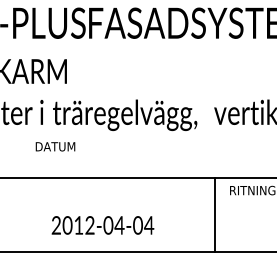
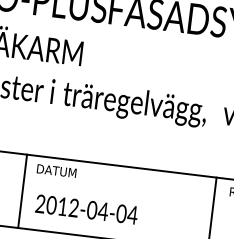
text: (55, 146) -> (56, 170), moved
line: (24, 214) -> (23, 190), added
text: (102, 225) -> (86, 209), moved

